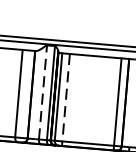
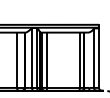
line: (43, 92) -> (32, 58), dashed -> solid
line: (65, 97) -> (46, 60), dashed -> solid

